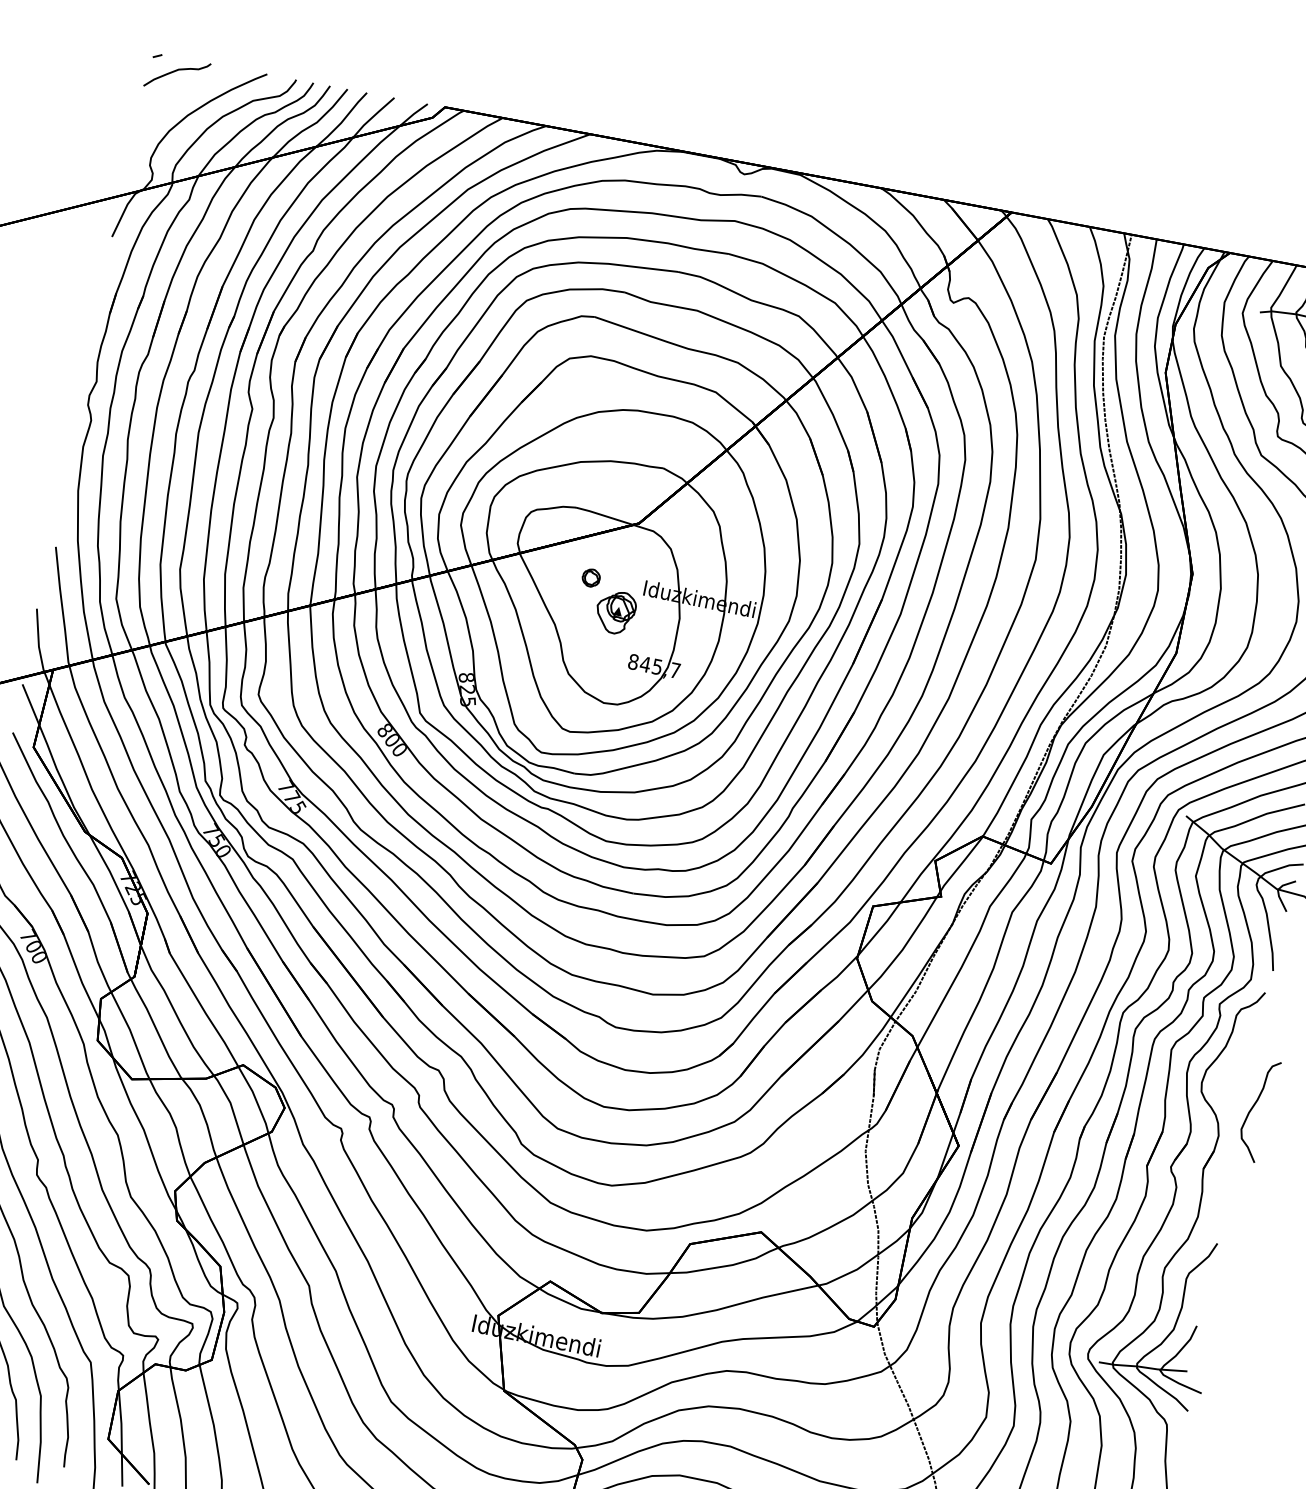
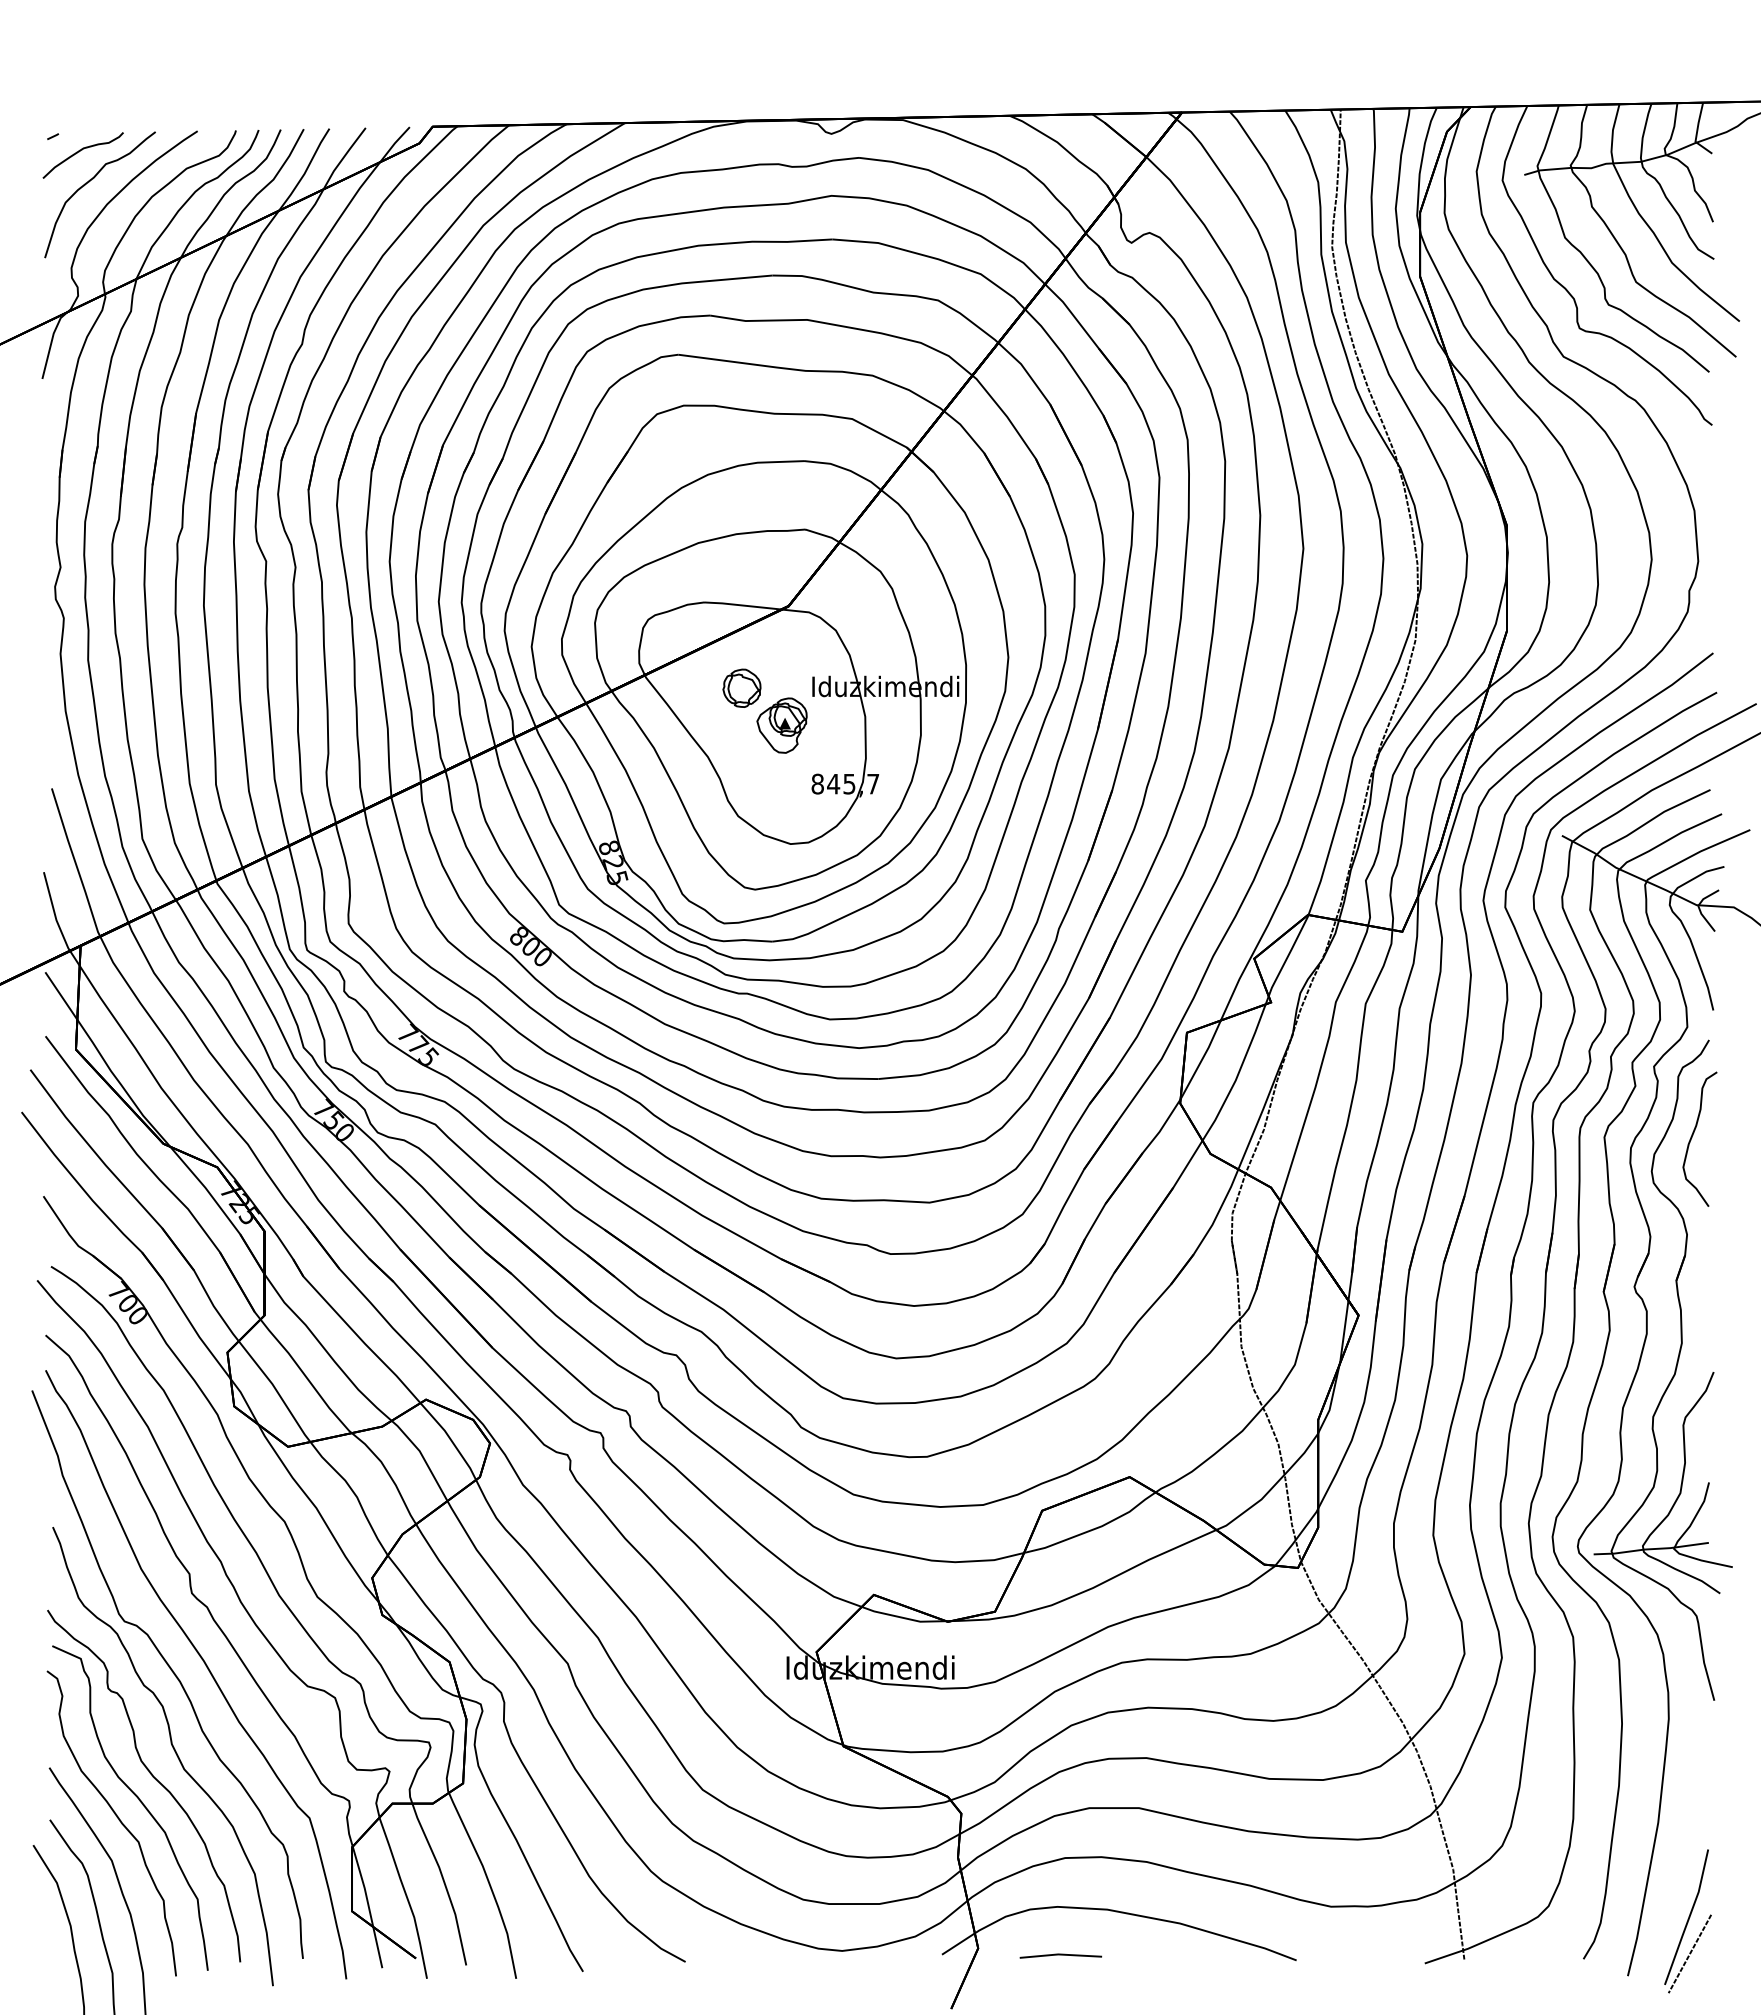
curve: (177, 96) -> (89, 182), added
part: (590, 577) -> (741, 687), size x1.67
curve: (1253, 1106) -> (1693, 1135), moved

